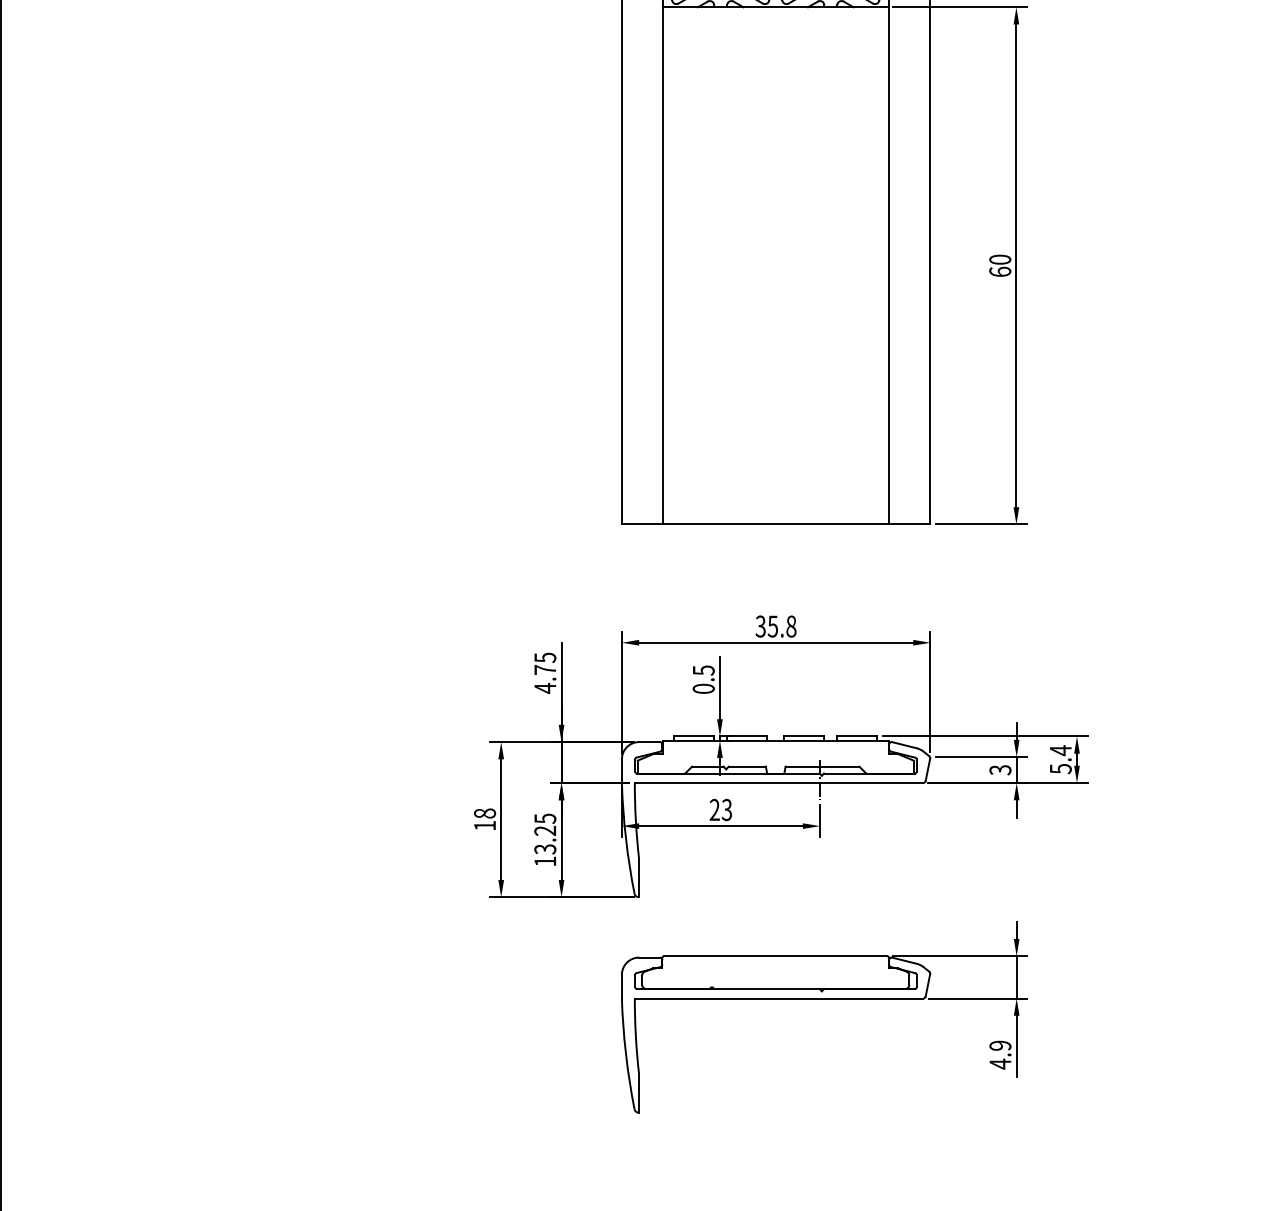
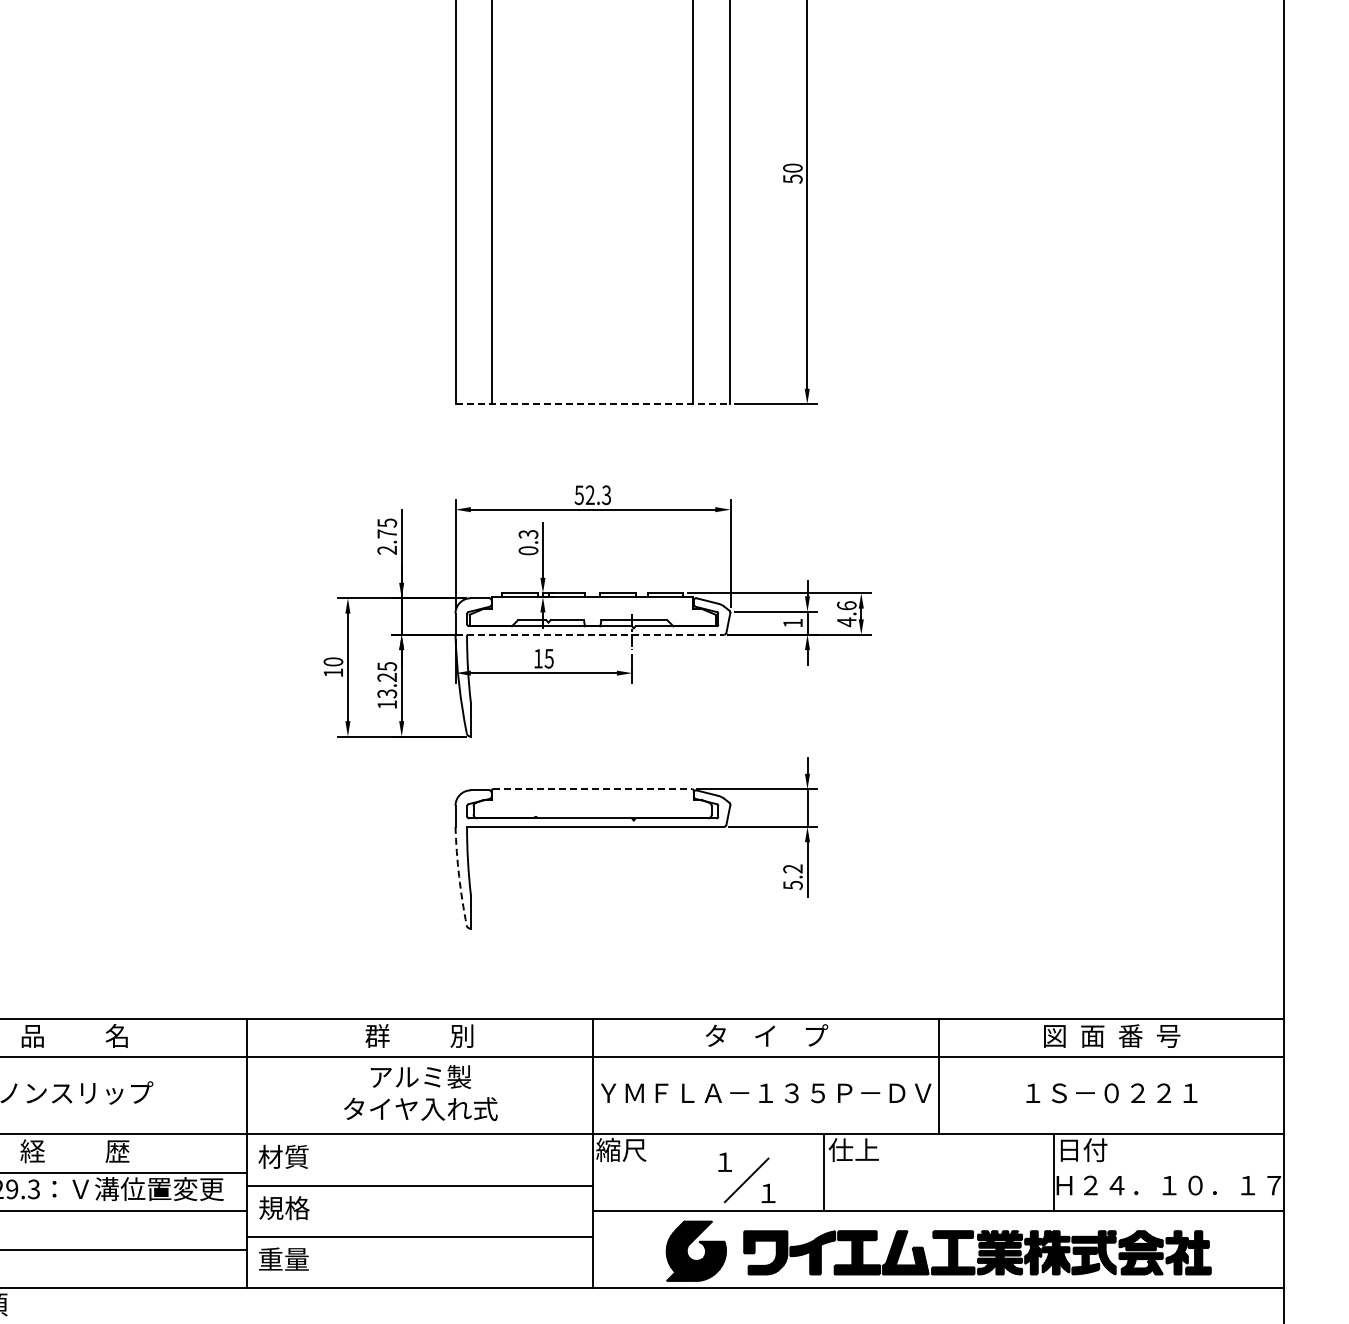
text: (999, 271) -> (792, 178), 60 -> 50
line: (776, 524) -> (593, 404), solid -> dashed
text: (776, 626) -> (593, 495), 35.8 -> 52.3
text: (702, 670) -> (527, 534), 0.5 -> 0.3
text: (544, 688) -> (386, 550), 4.75 -> 2.75
text: (1060, 760) -> (846, 614), 5.4 -> 4.6
text: (999, 769) -> (792, 622), 3 -> 1
line: (778, 782) -> (595, 634), solid -> dashed
text: (720, 809) -> (543, 658), 23 -> 15
text: (485, 813) -> (333, 661), 18 -> 10
line: (775, 956) -> (592, 789), solid -> dashed
arc: (626, 1054) -> (459, 876), solid -> dashed
text: (999, 1055) -> (792, 877), 4.9 -> 5.2

